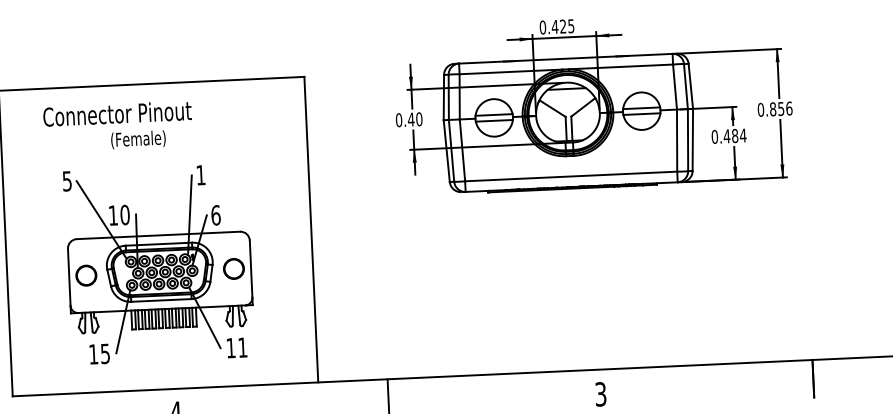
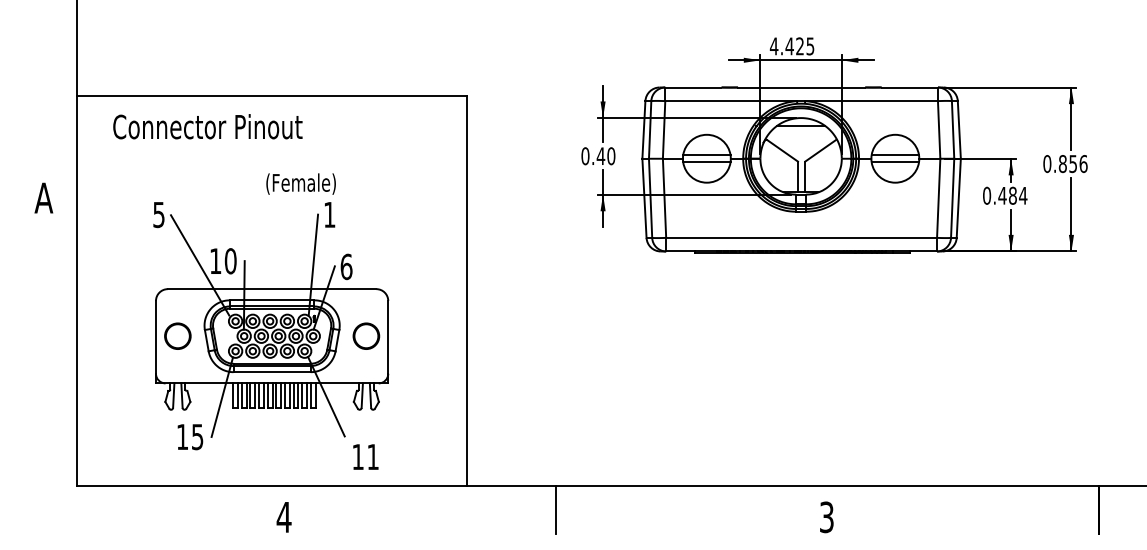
text: (542, 27) -> (773, 46), 0.425 -> 4.425
text: (117, 113) -> (207, 126), moved
text: (137, 139) -> (300, 183), moved
text: (236, 347) -> (365, 456), moved

